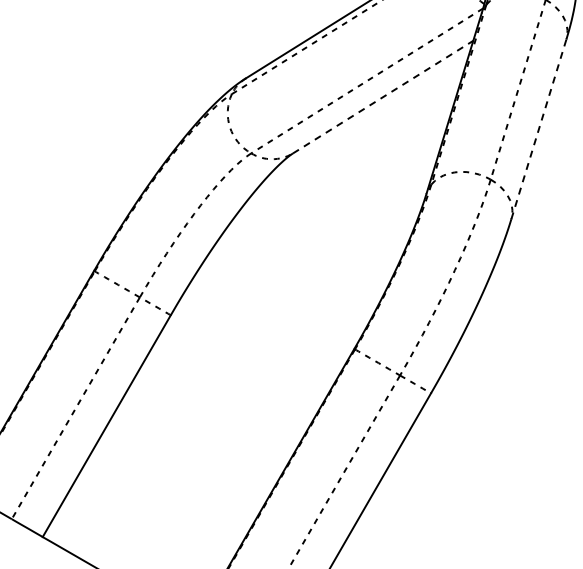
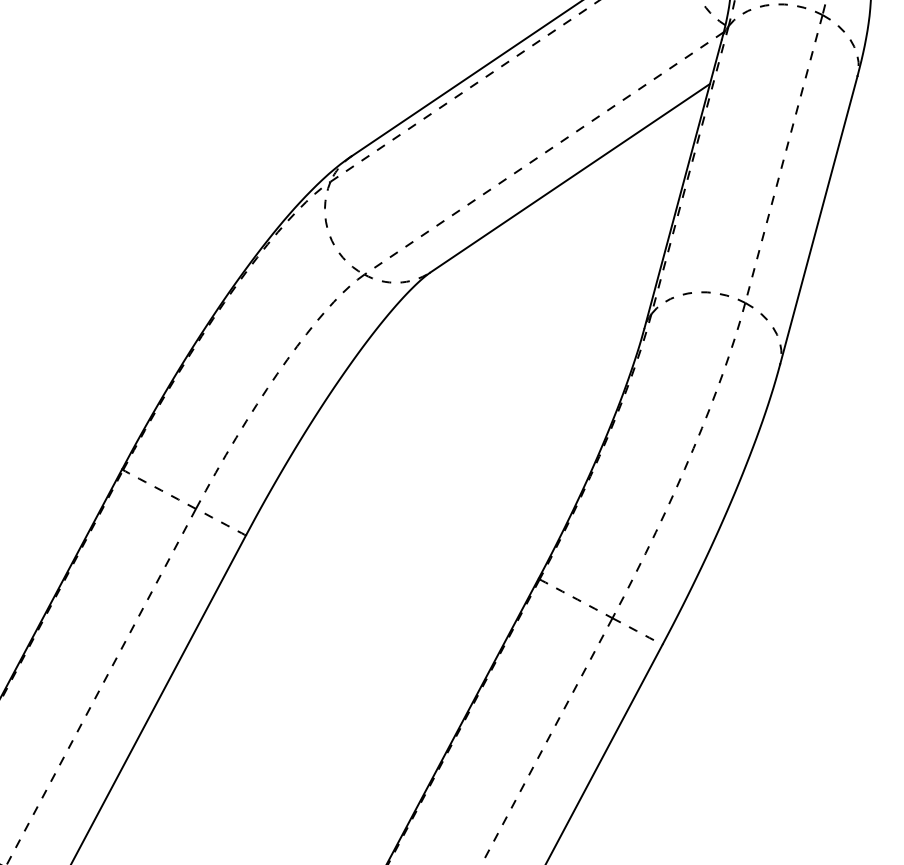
line: (383, 96) -> (570, 177), dashed -> solid
line: (539, 128) -> (819, 219), dashed -> solid

